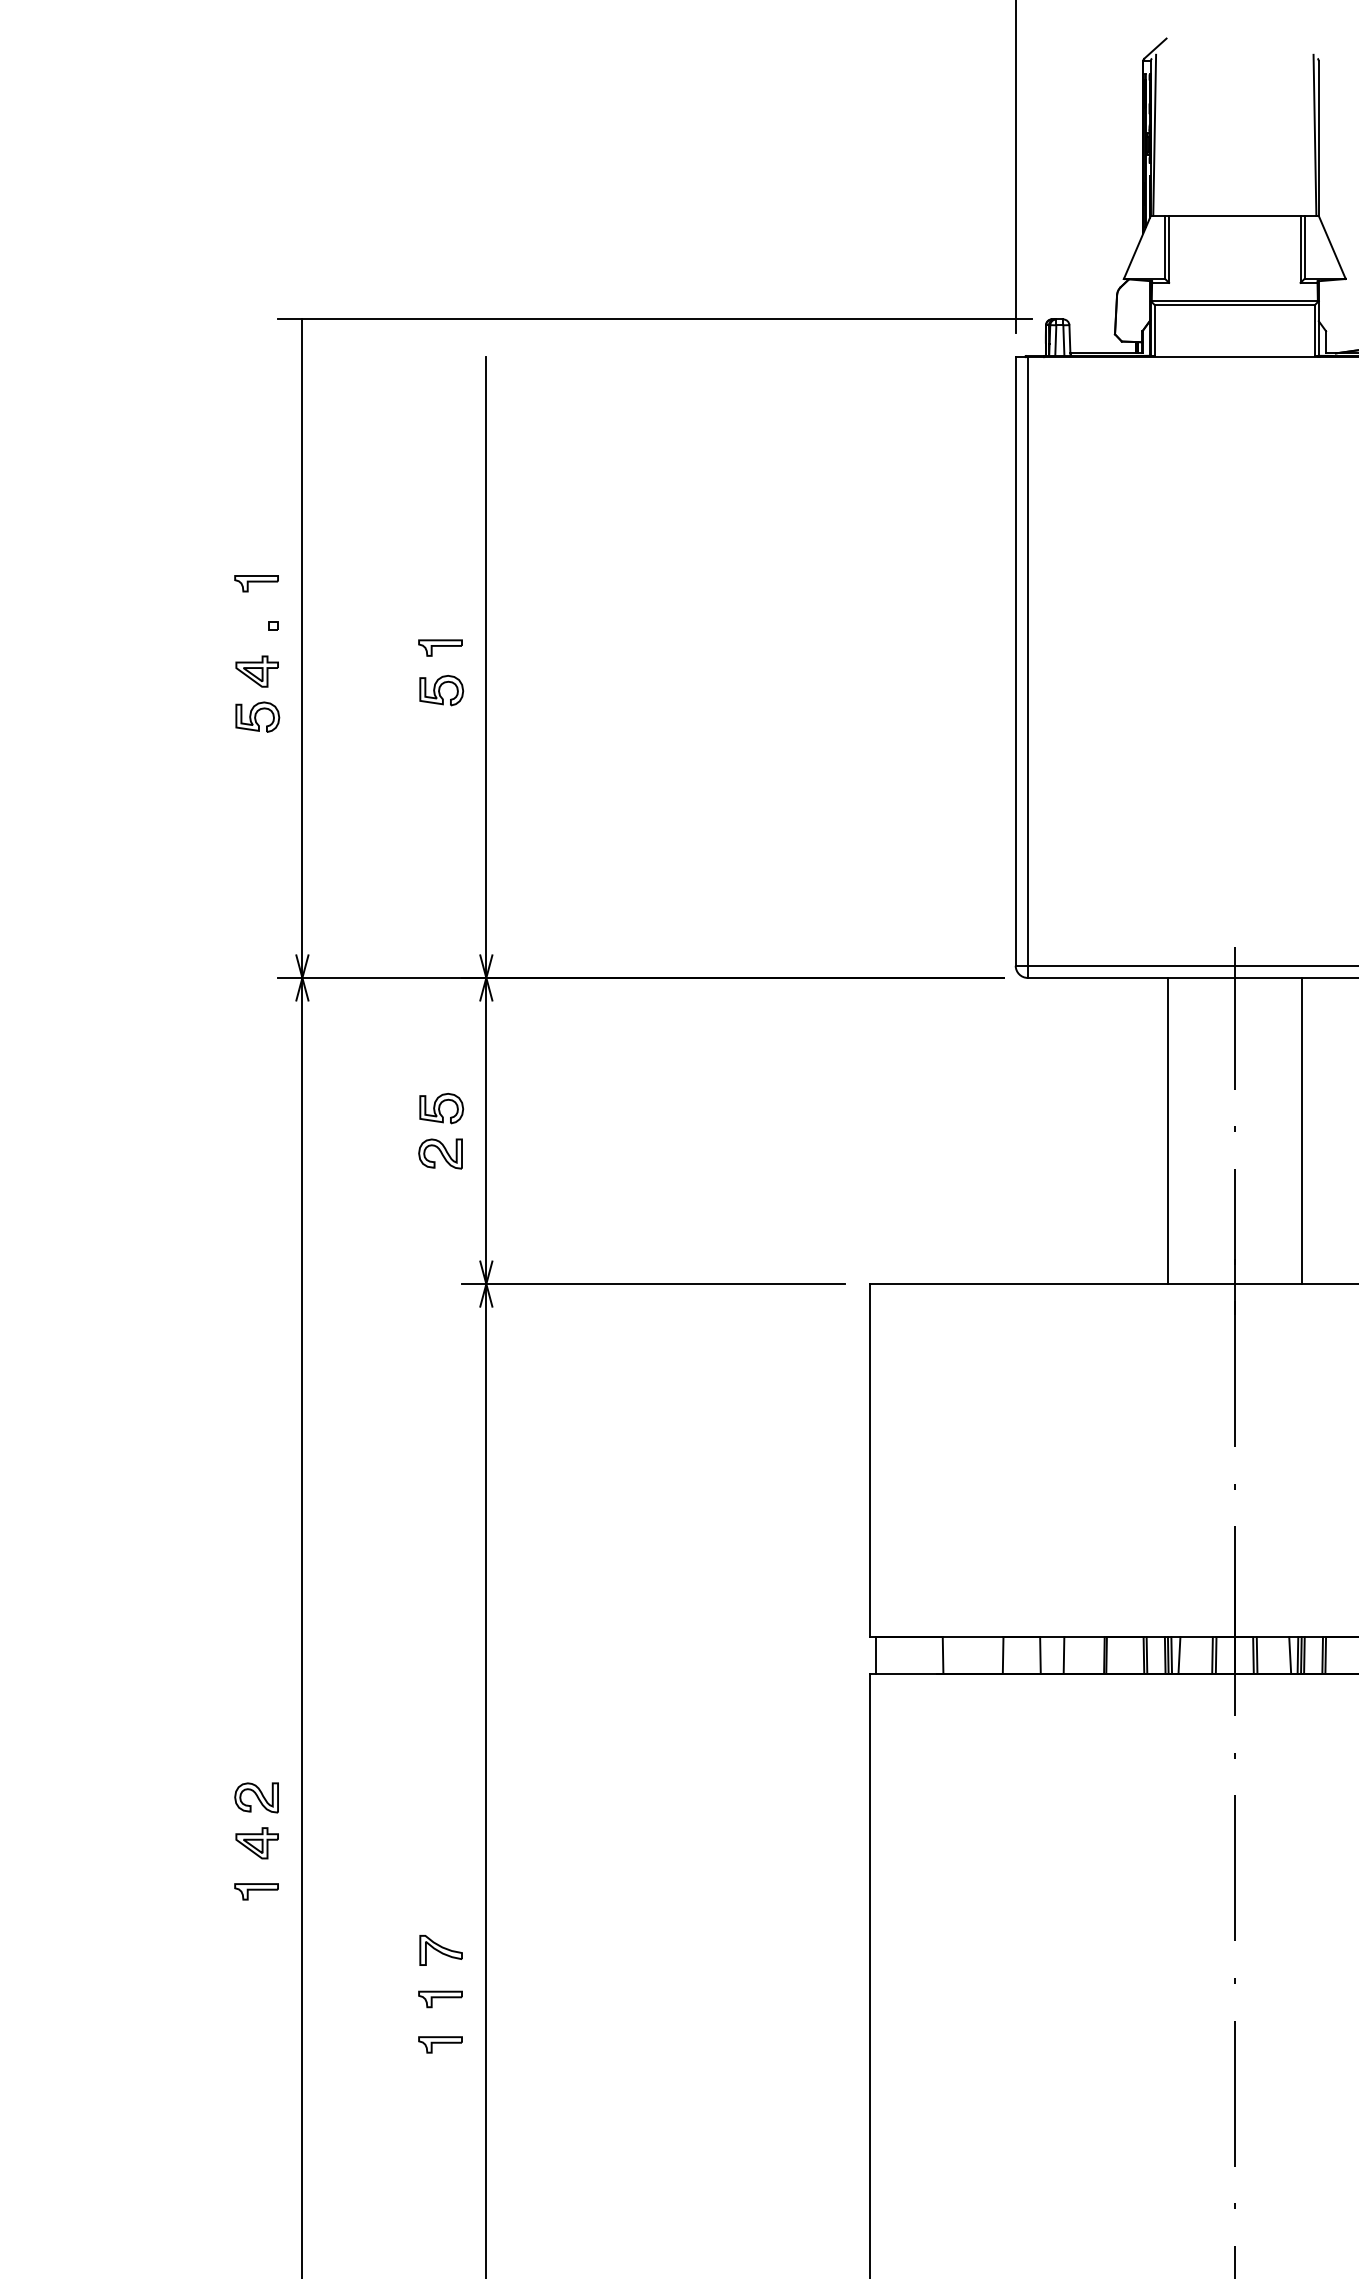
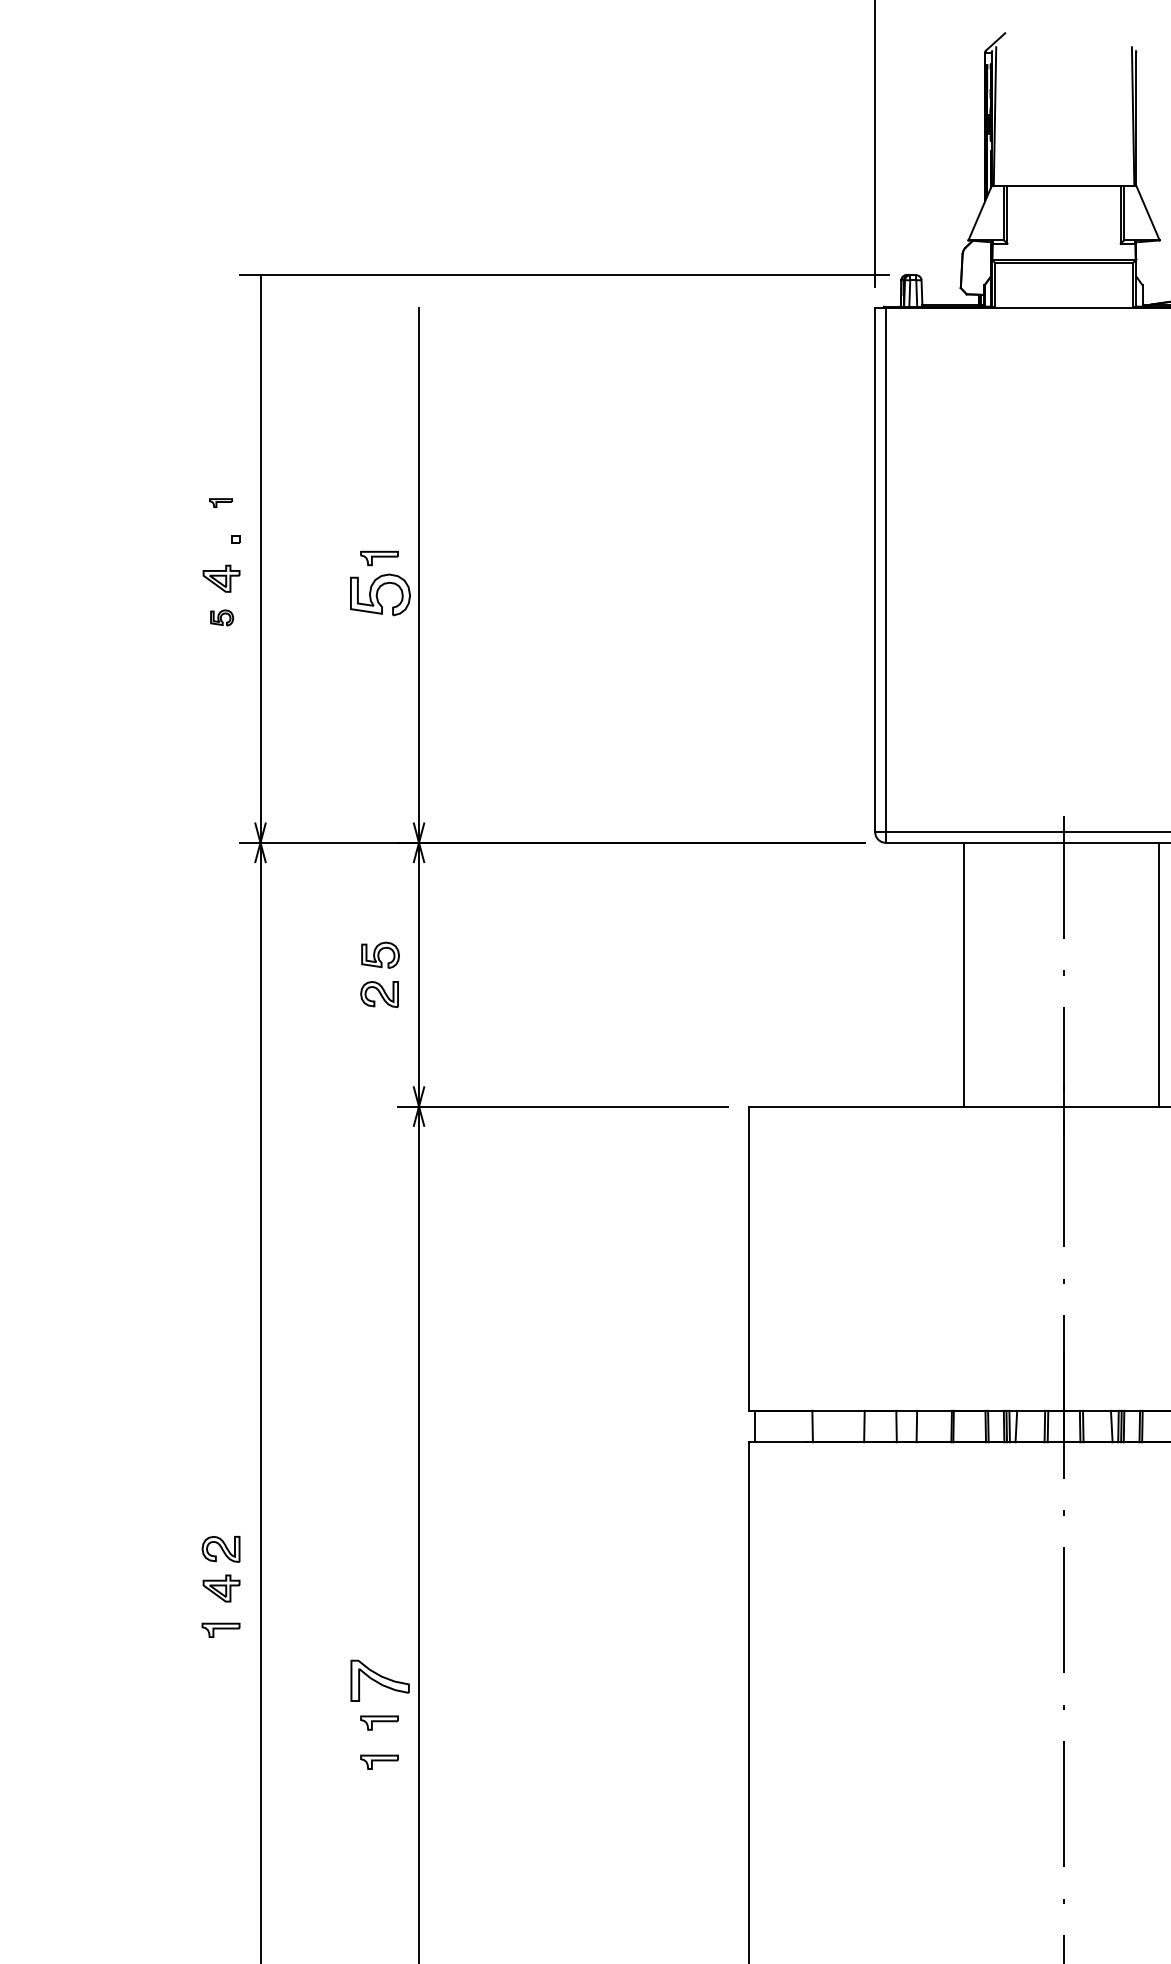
part: (256, 583) -> (220, 502), size x0.6
part: (441, 690) -> (380, 595), size x1.6
part: (257, 716) -> (221, 617), size x0.6
line: (1167, 1130) -> (963, 974), moved
line: (1301, 1130) -> (1158, 974), moved
part: (440, 1950) -> (379, 1680), size x1.6

